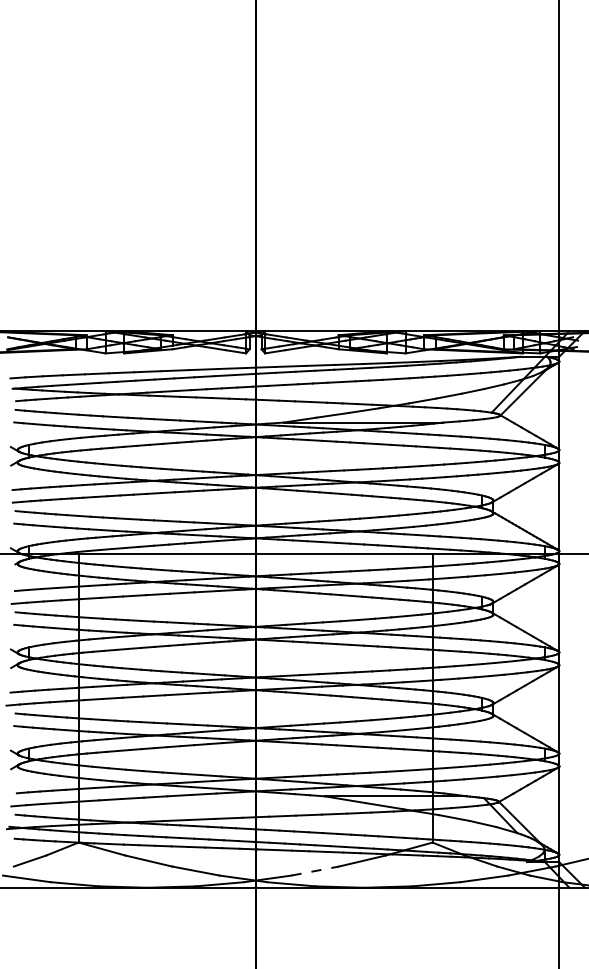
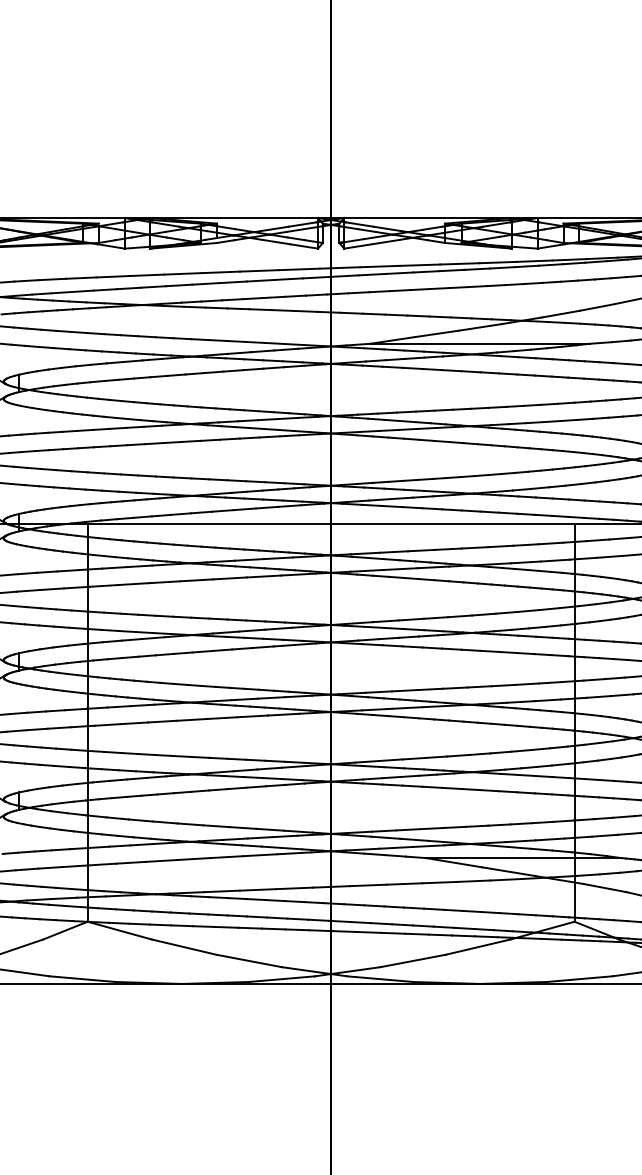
line: (315, 870) -> (413, 960), dashed -> solid

